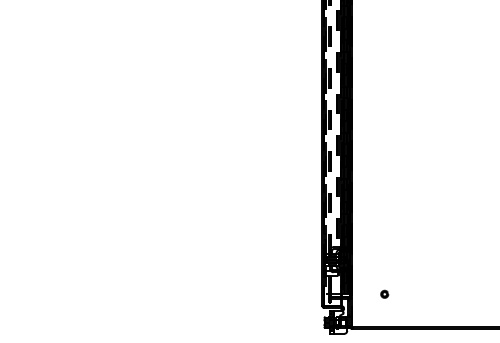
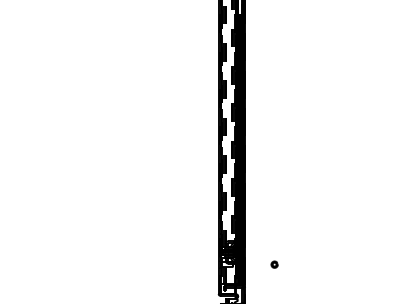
part: (384, 293) -> (274, 263), moved

